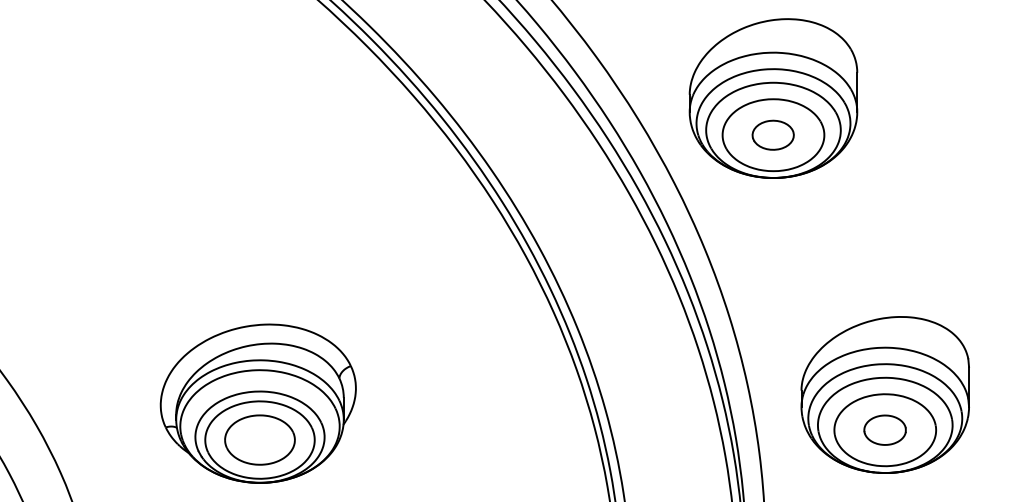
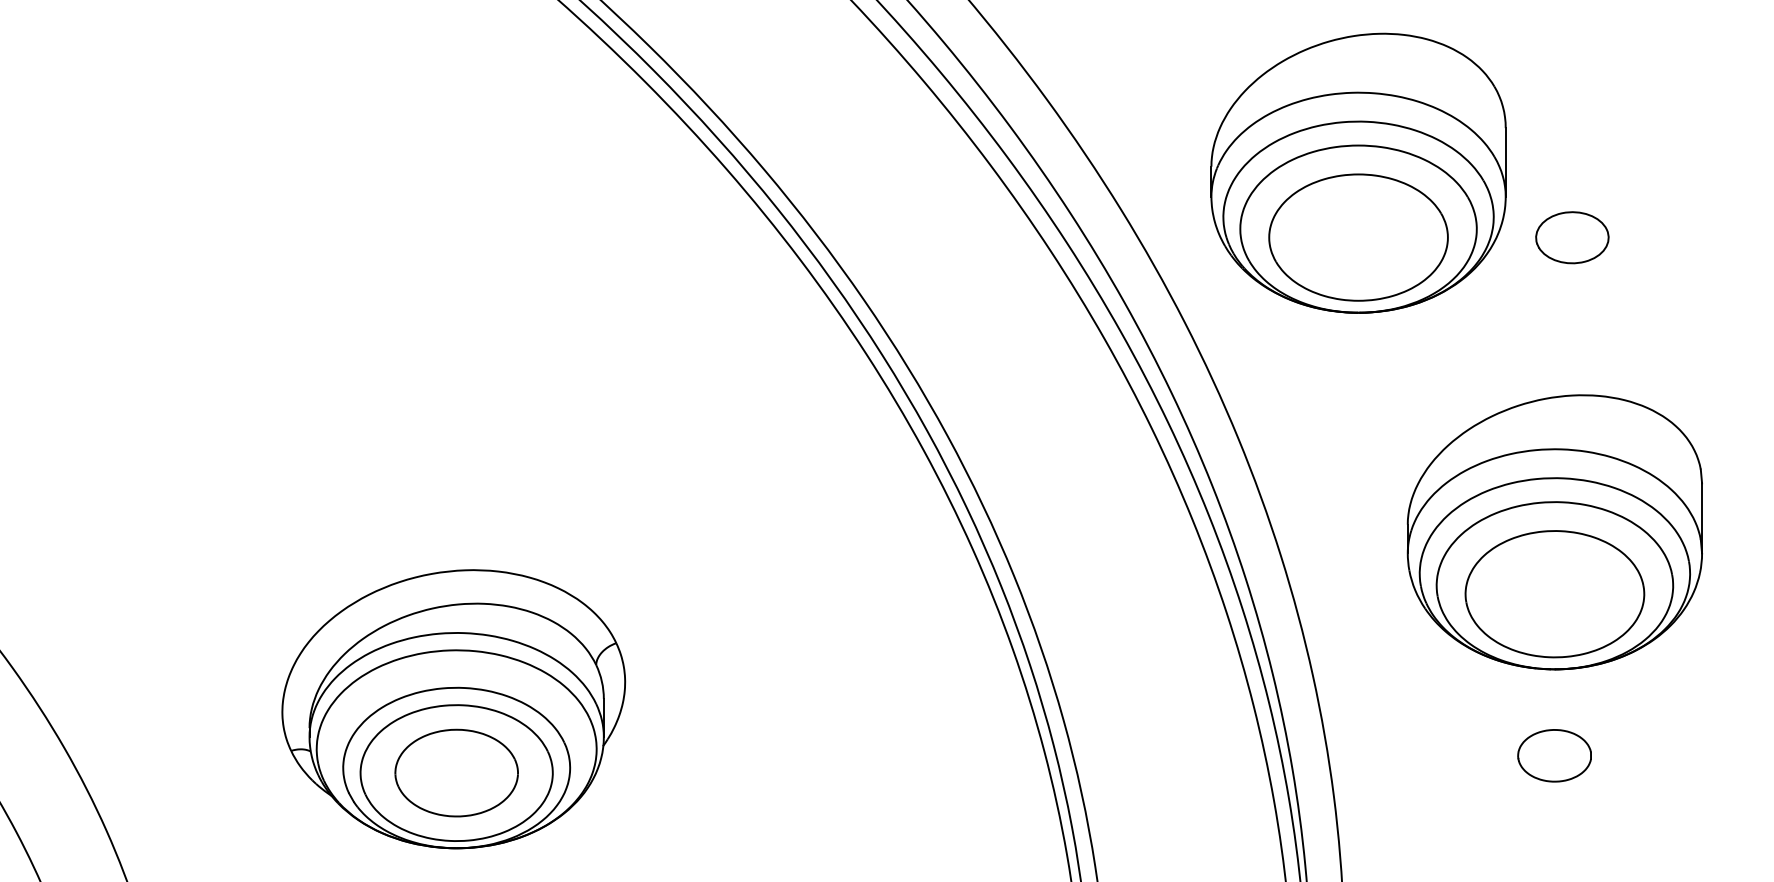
part: (772, 134) -> (1571, 236), moved
part: (884, 394) -> (1553, 531), moved

